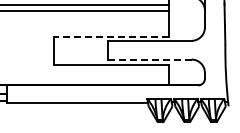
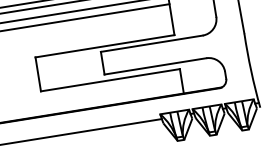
line: (111, 36) -> (104, 45), dashed -> solid
line: (149, 59) -> (155, 66), dashed -> solid

